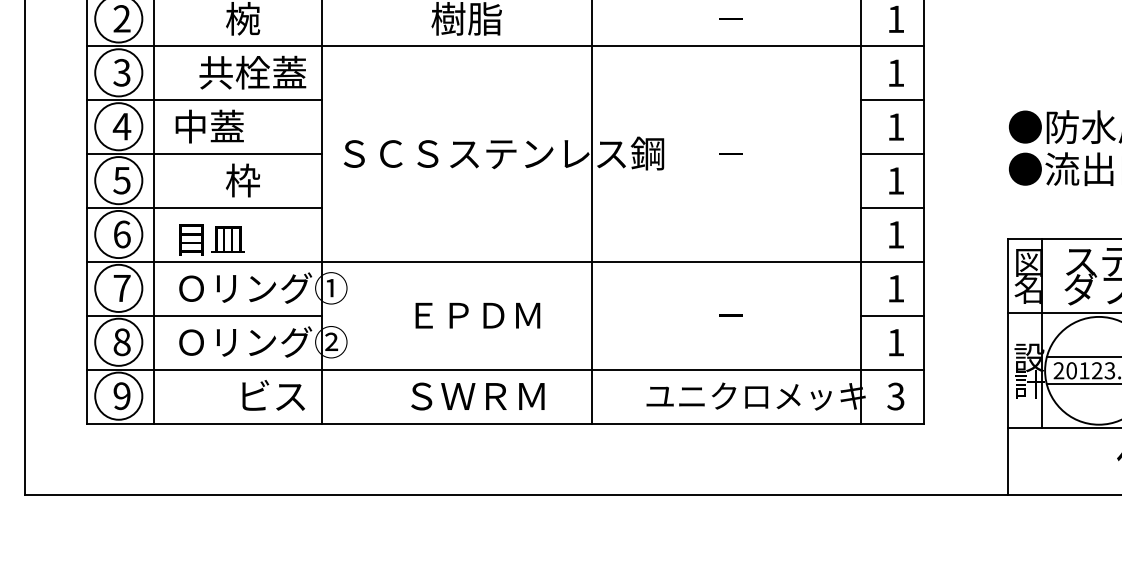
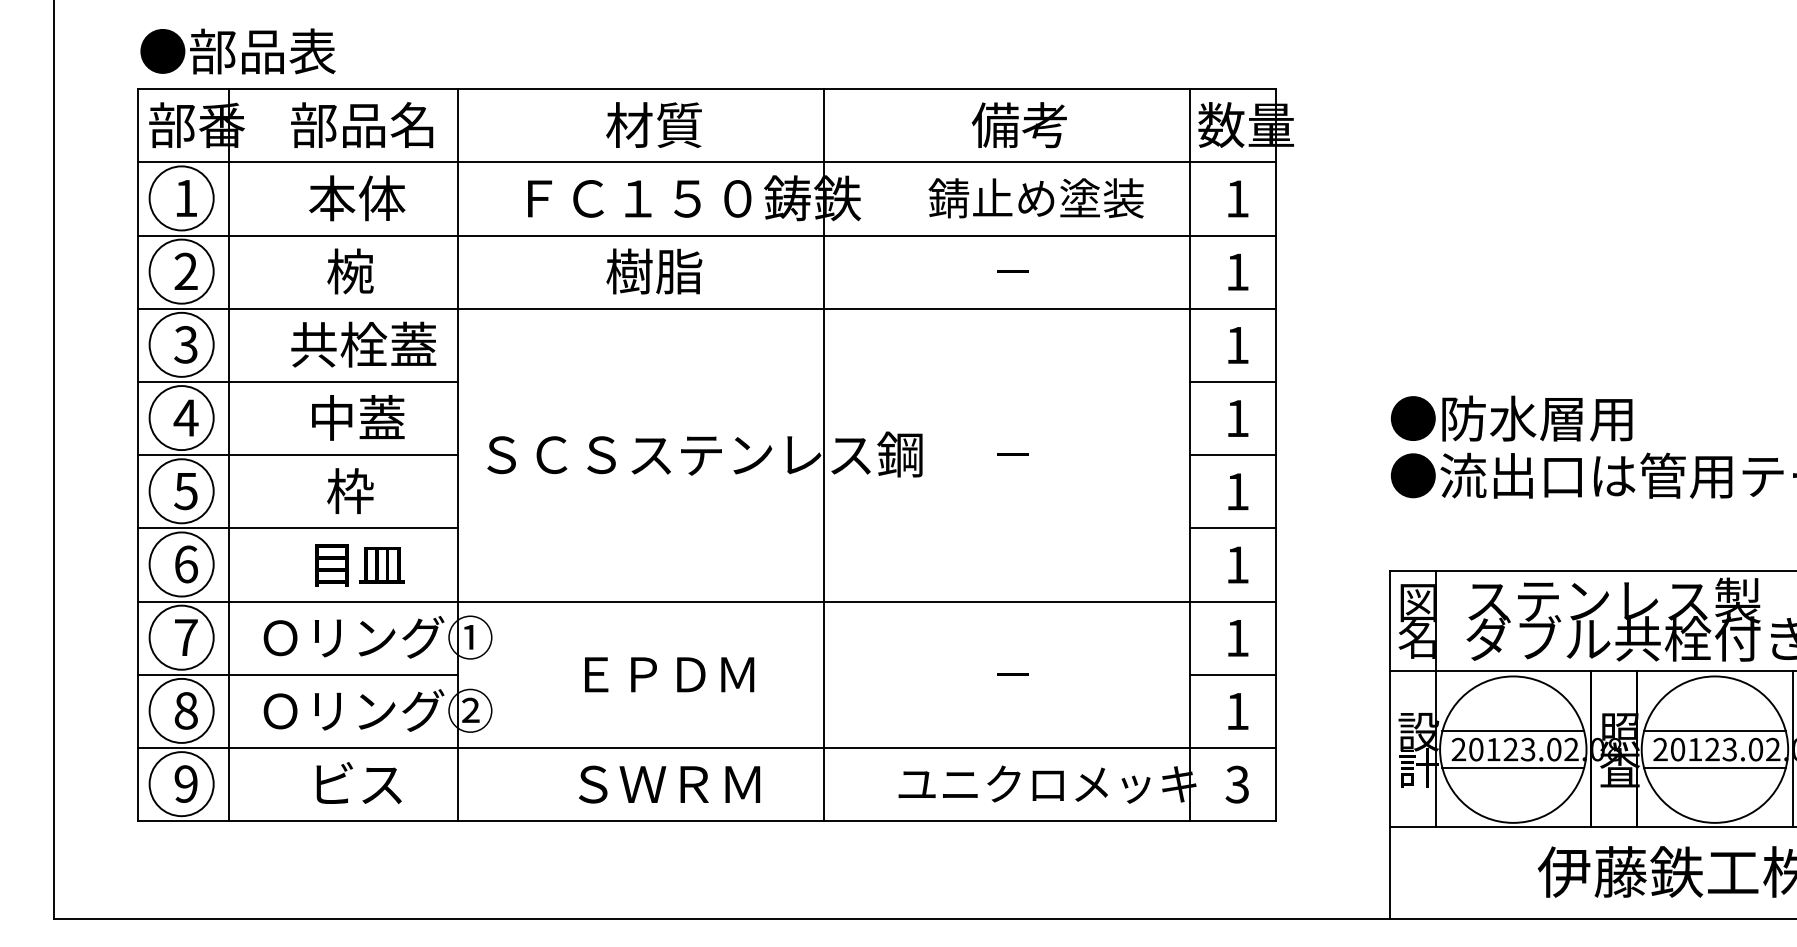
text: (209, 126) -> (358, 417), moved
text: (211, 239) -> (359, 565), moved
text: (273, 394) -> (358, 782), moved

